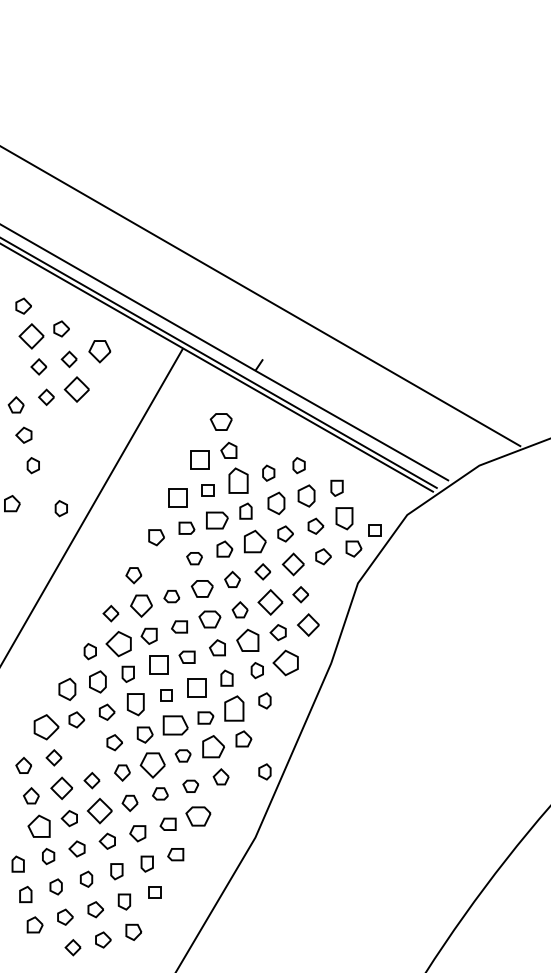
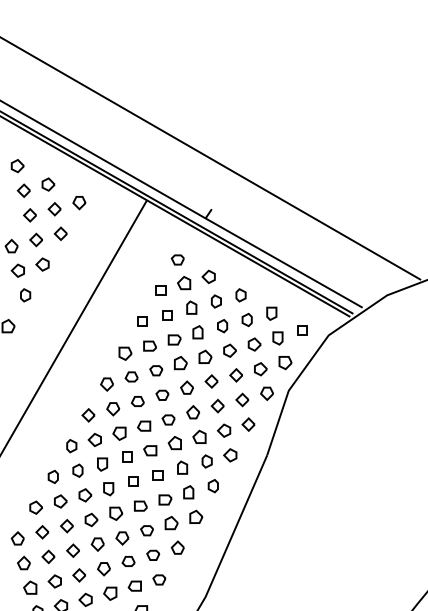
part: (30, 336) -> (23, 190), size x0.62
part: (99, 351) -> (79, 202), size x0.71
part: (76, 389) -> (60, 233), size x0.62
part: (220, 421) -> (177, 259), size x0.71
part: (53, 427) -> (41, 264), added
part: (258, 442) -> (208, 276), added
part: (200, 459) -> (161, 290), size x0.62
part: (237, 480) -> (191, 307), size x0.62
part: (306, 495) -> (247, 319), size x0.71
part: (177, 497) -> (142, 321), size x0.62
part: (275, 503) -> (221, 326), size x0.71
part: (60, 508) -> (47, 330), removed
part: (344, 518) -> (277, 338), size x0.71
part: (217, 520) -> (174, 339), size x0.71
part: (374, 530) -> (302, 330), moved
part: (255, 541) -> (205, 356), size x0.71
part: (292, 563) -> (235, 374), size x0.71
part: (163, 565) -> (131, 376), added
part: (330, 586) -> (266, 393), added
part: (201, 588) -> (161, 394), size x0.71
part: (270, 601) -> (217, 405), size x0.62
part: (141, 605) -> (113, 408), size x0.71
part: (209, 618) -> (168, 419), size x0.71
part: (308, 624) -> (248, 424), size x0.71
part: (247, 639) -> (199, 436), size x0.71
part: (118, 643) -> (94, 439), size x0.62
part: (285, 662) -> (230, 454), size x0.62
part: (158, 664) -> (127, 456), size x0.62
part: (97, 681) -> (77, 470), size x0.71
part: (196, 687) -> (157, 475), size x0.62
part: (67, 689) -> (53, 476), size x0.71
part: (135, 704) -> (108, 489), size x0.71
part: (234, 708) -> (188, 492), size x0.62
part: (175, 725) -> (140, 506), size x0.62
part: (46, 727) -> (36, 507), size x0.62
part: (213, 745) -> (171, 522), size x0.71
part: (84, 749) -> (67, 525), added
part: (152, 765) -> (122, 538), size x0.62
part: (264, 771) -> (212, 543), removed
part: (61, 787) -> (48, 556), size x0.71
part: (99, 810) -> (79, 574), size x0.62
part: (198, 816) -> (159, 579), size x0.62
part: (38, 825) -> (29, 587), size x0.71

